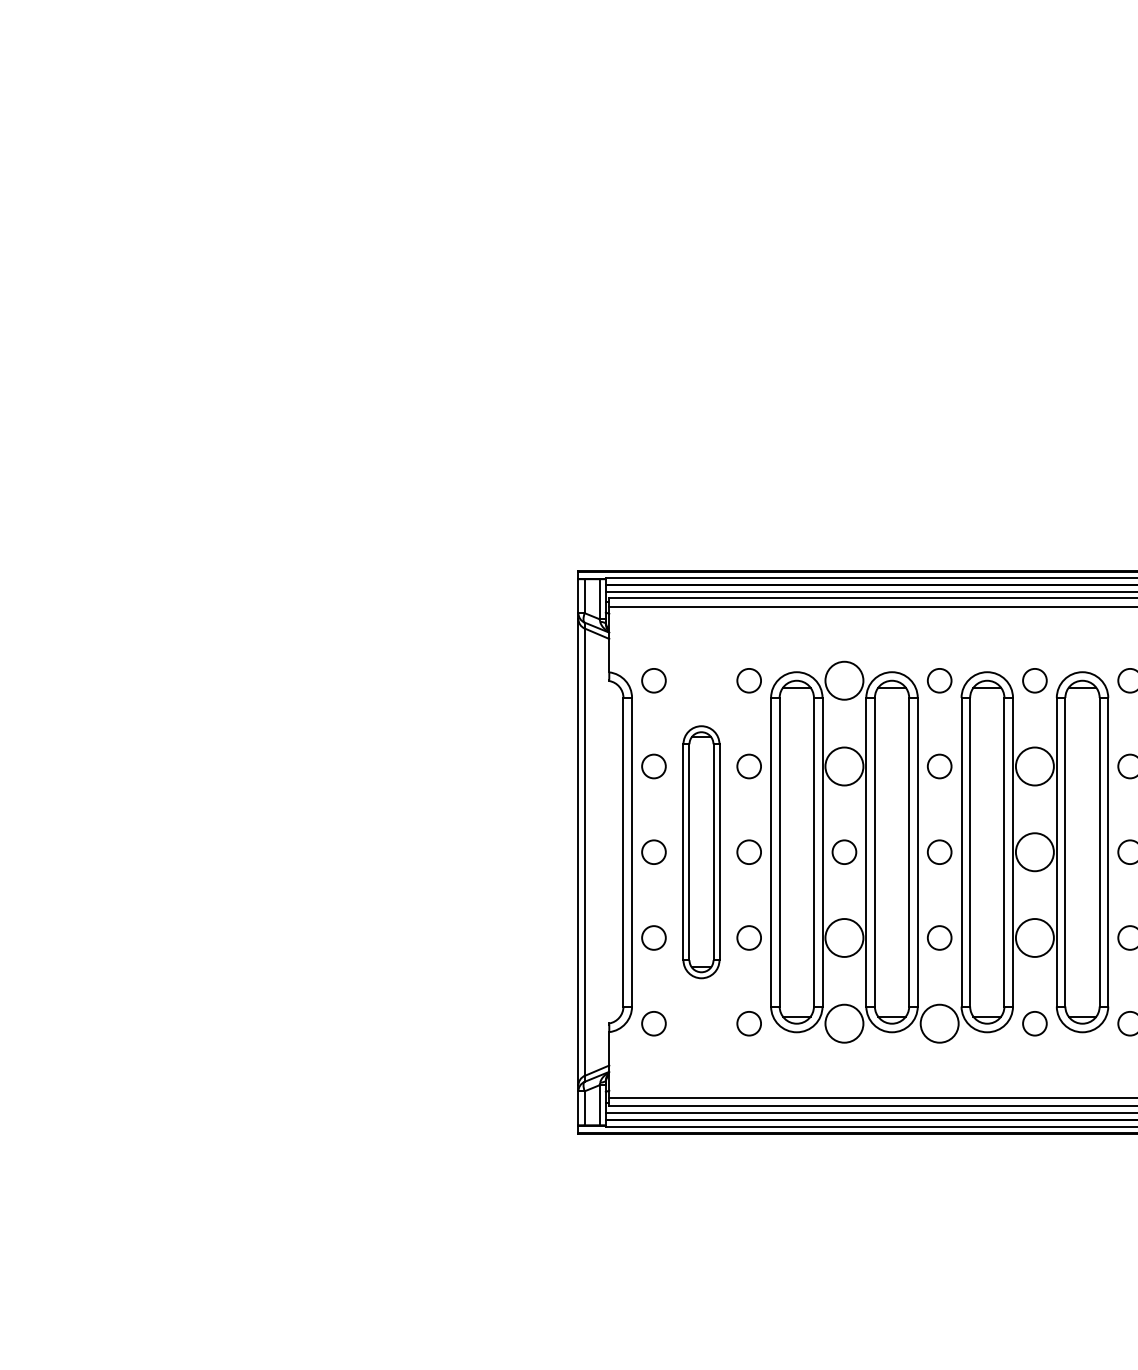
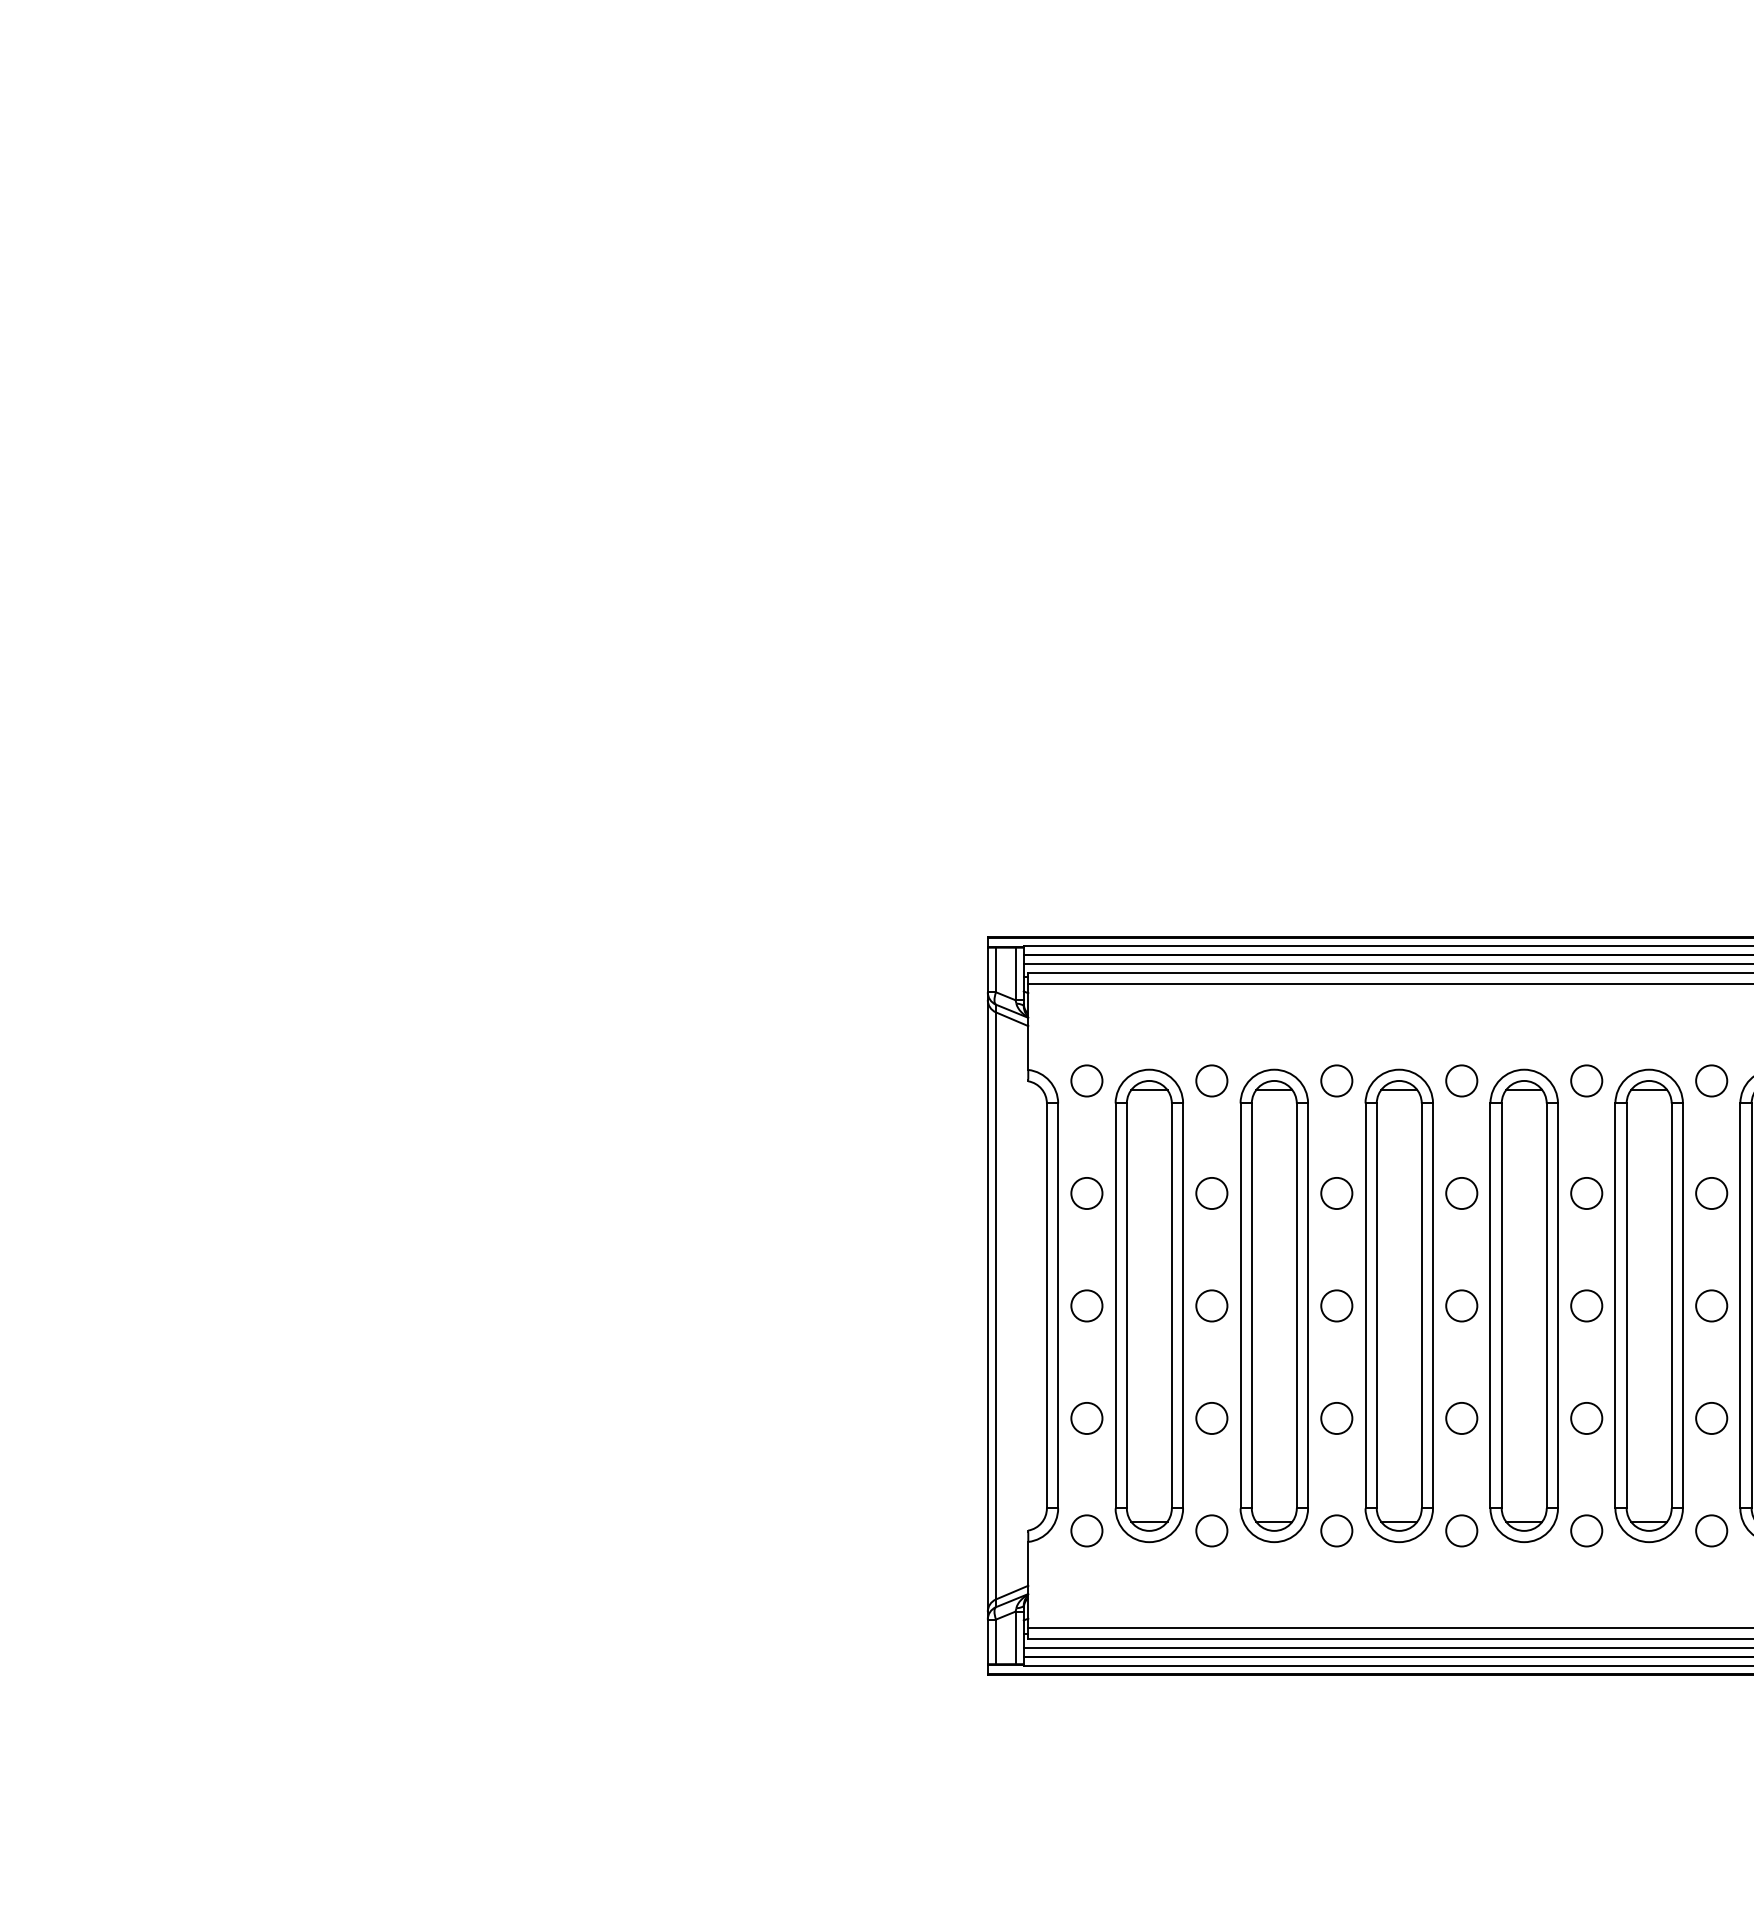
circle: (844, 680) -> (1336, 1080), size x0.62
circle: (844, 766) -> (1336, 1193), size x0.62
circle: (1034, 766) -> (1586, 1193), size x0.62
part: (700, 851) -> (1148, 1305), size x1.43
circle: (1034, 851) -> (1586, 1305), size x0.62
circle: (844, 938) -> (1336, 1418), size x0.62
circle: (1034, 938) -> (1586, 1418), size x0.62
circle: (844, 1023) -> (1336, 1530), size x0.62
circle: (939, 1023) -> (1461, 1530), size x0.62

